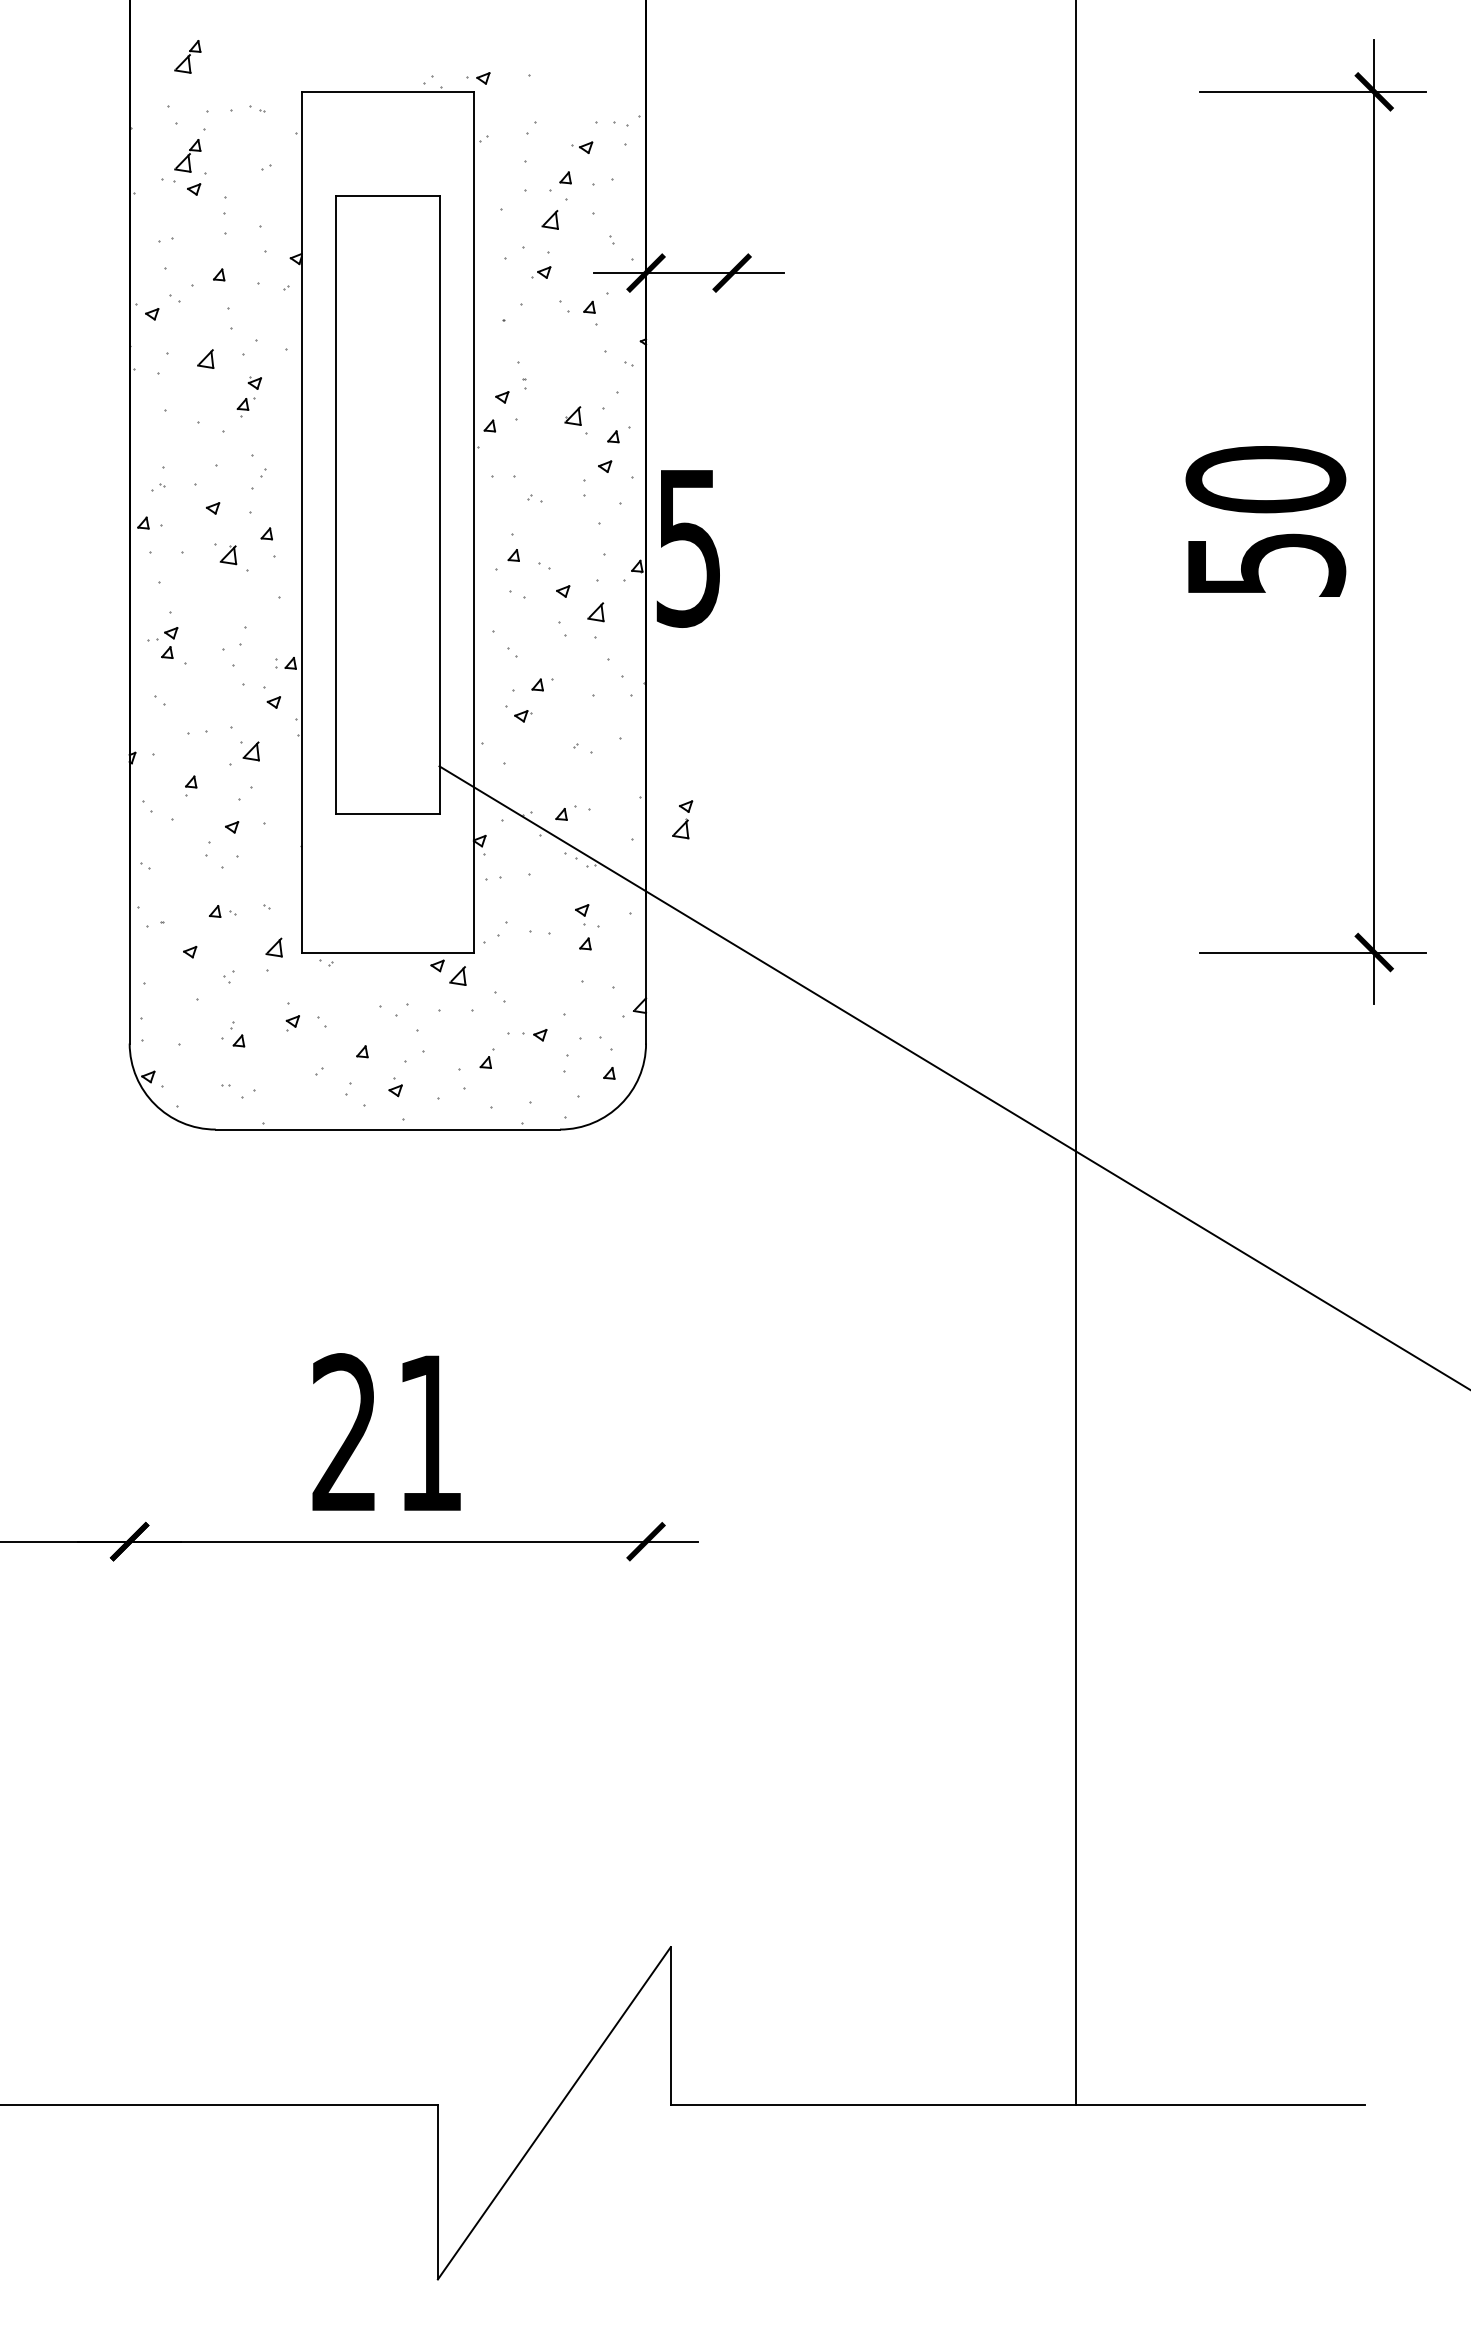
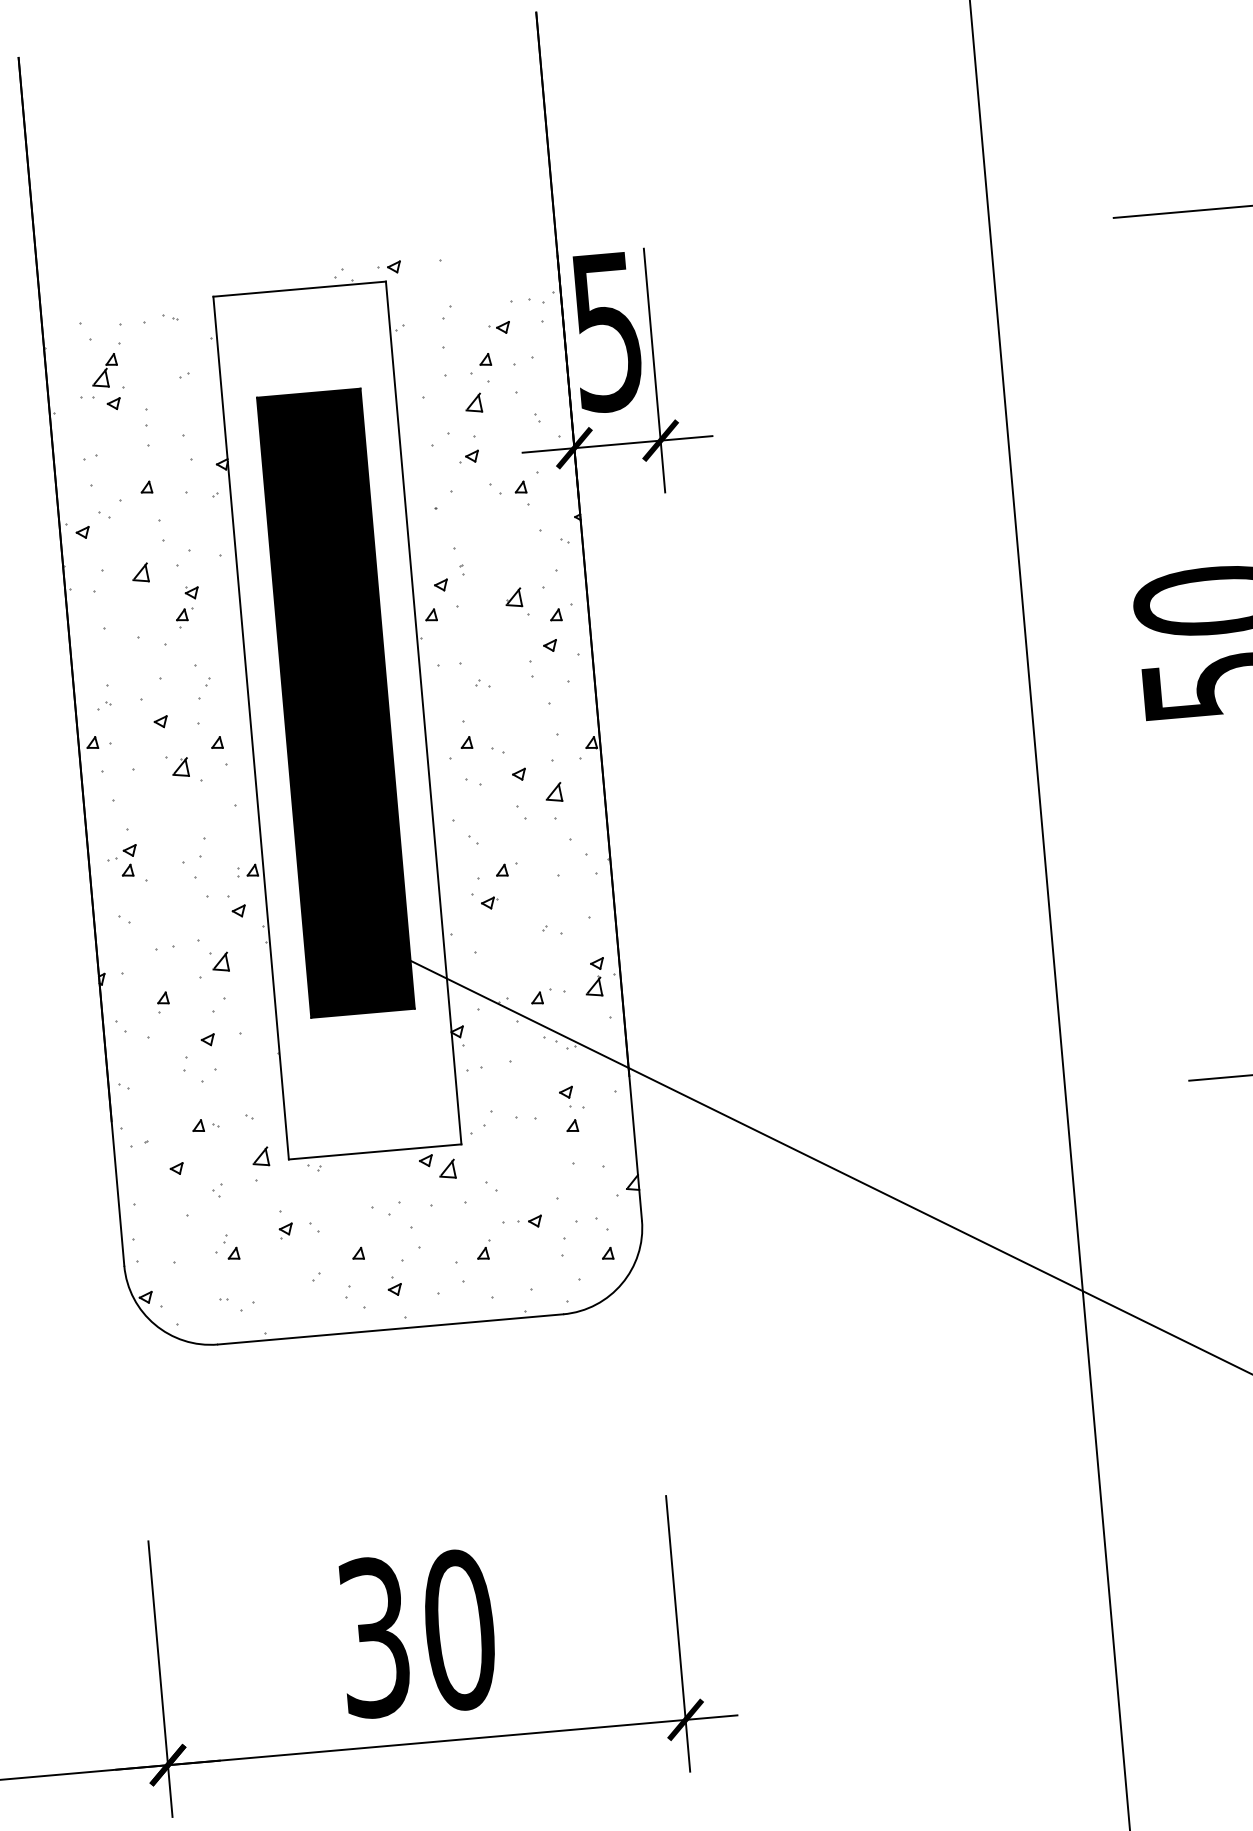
part: (187, 56) -> (95, 271), removed
line: (732, 202) -> (654, 369), added
fill: (387, 504) -> (335, 702), added
text: (687, 548) -> (606, 332), moved
part: (682, 819) -> (594, 977), moved
text: (388, 1433) -> (417, 1634), 21 -> 30
line: (129, 1455) -> (160, 1678), added
line: (646, 1455) -> (678, 1633), added

